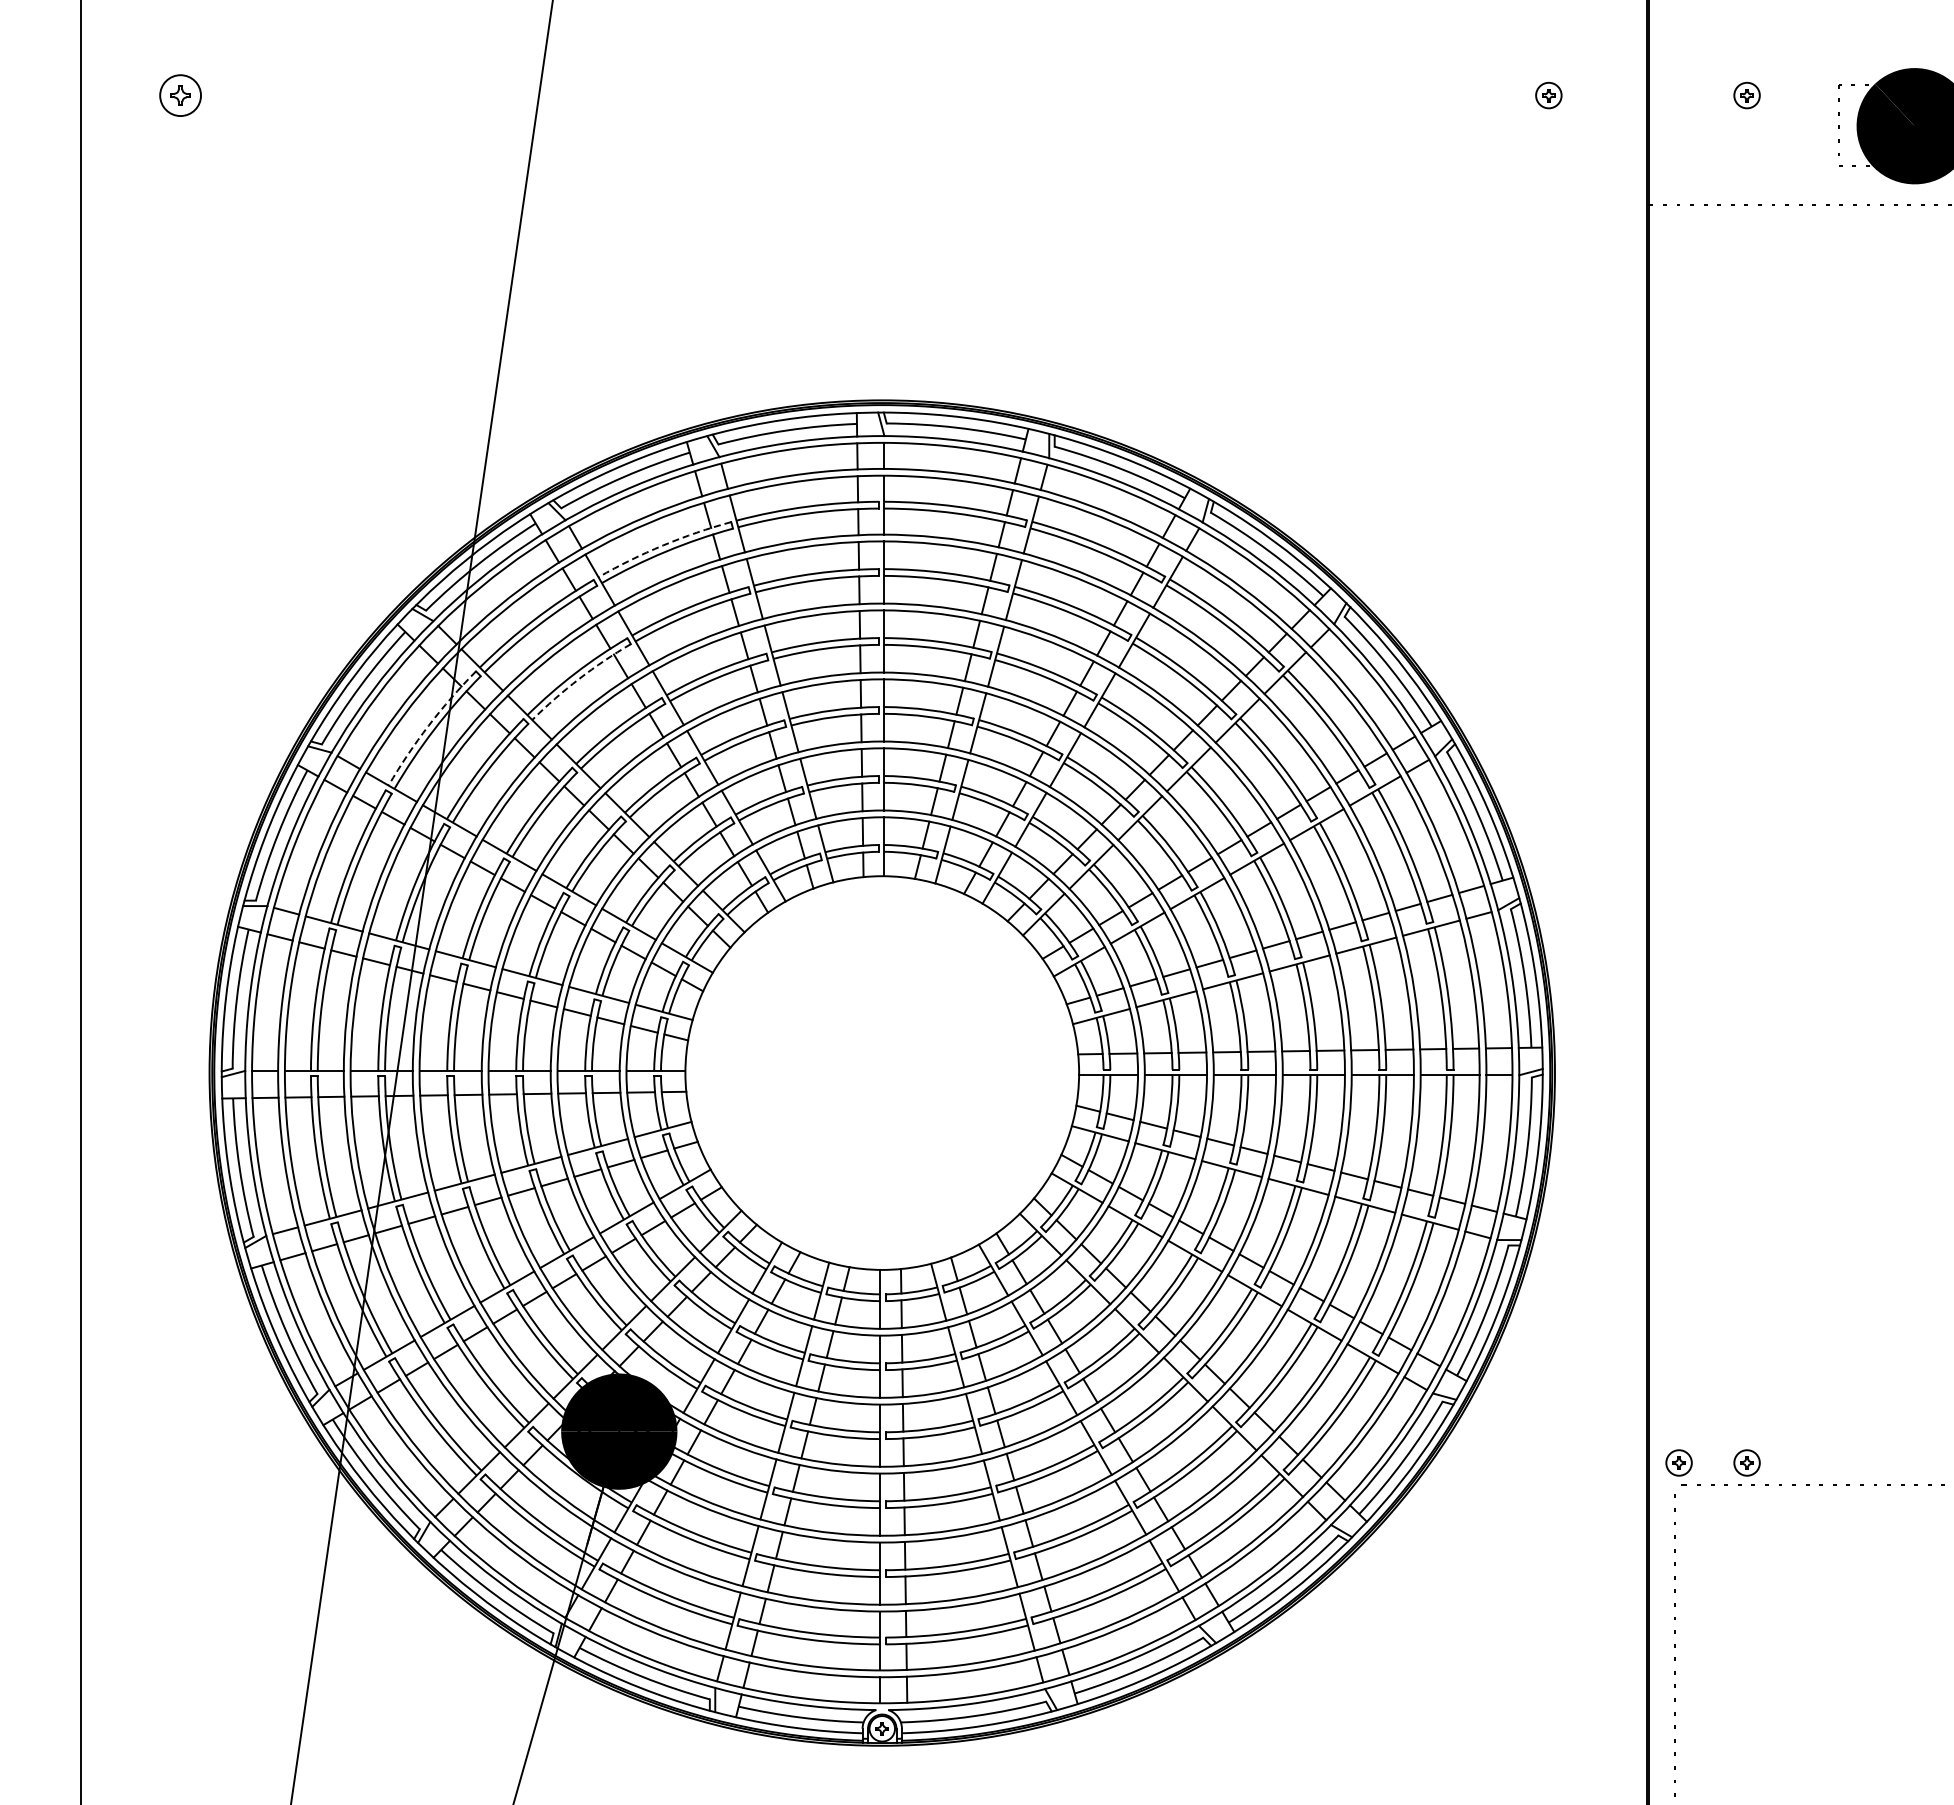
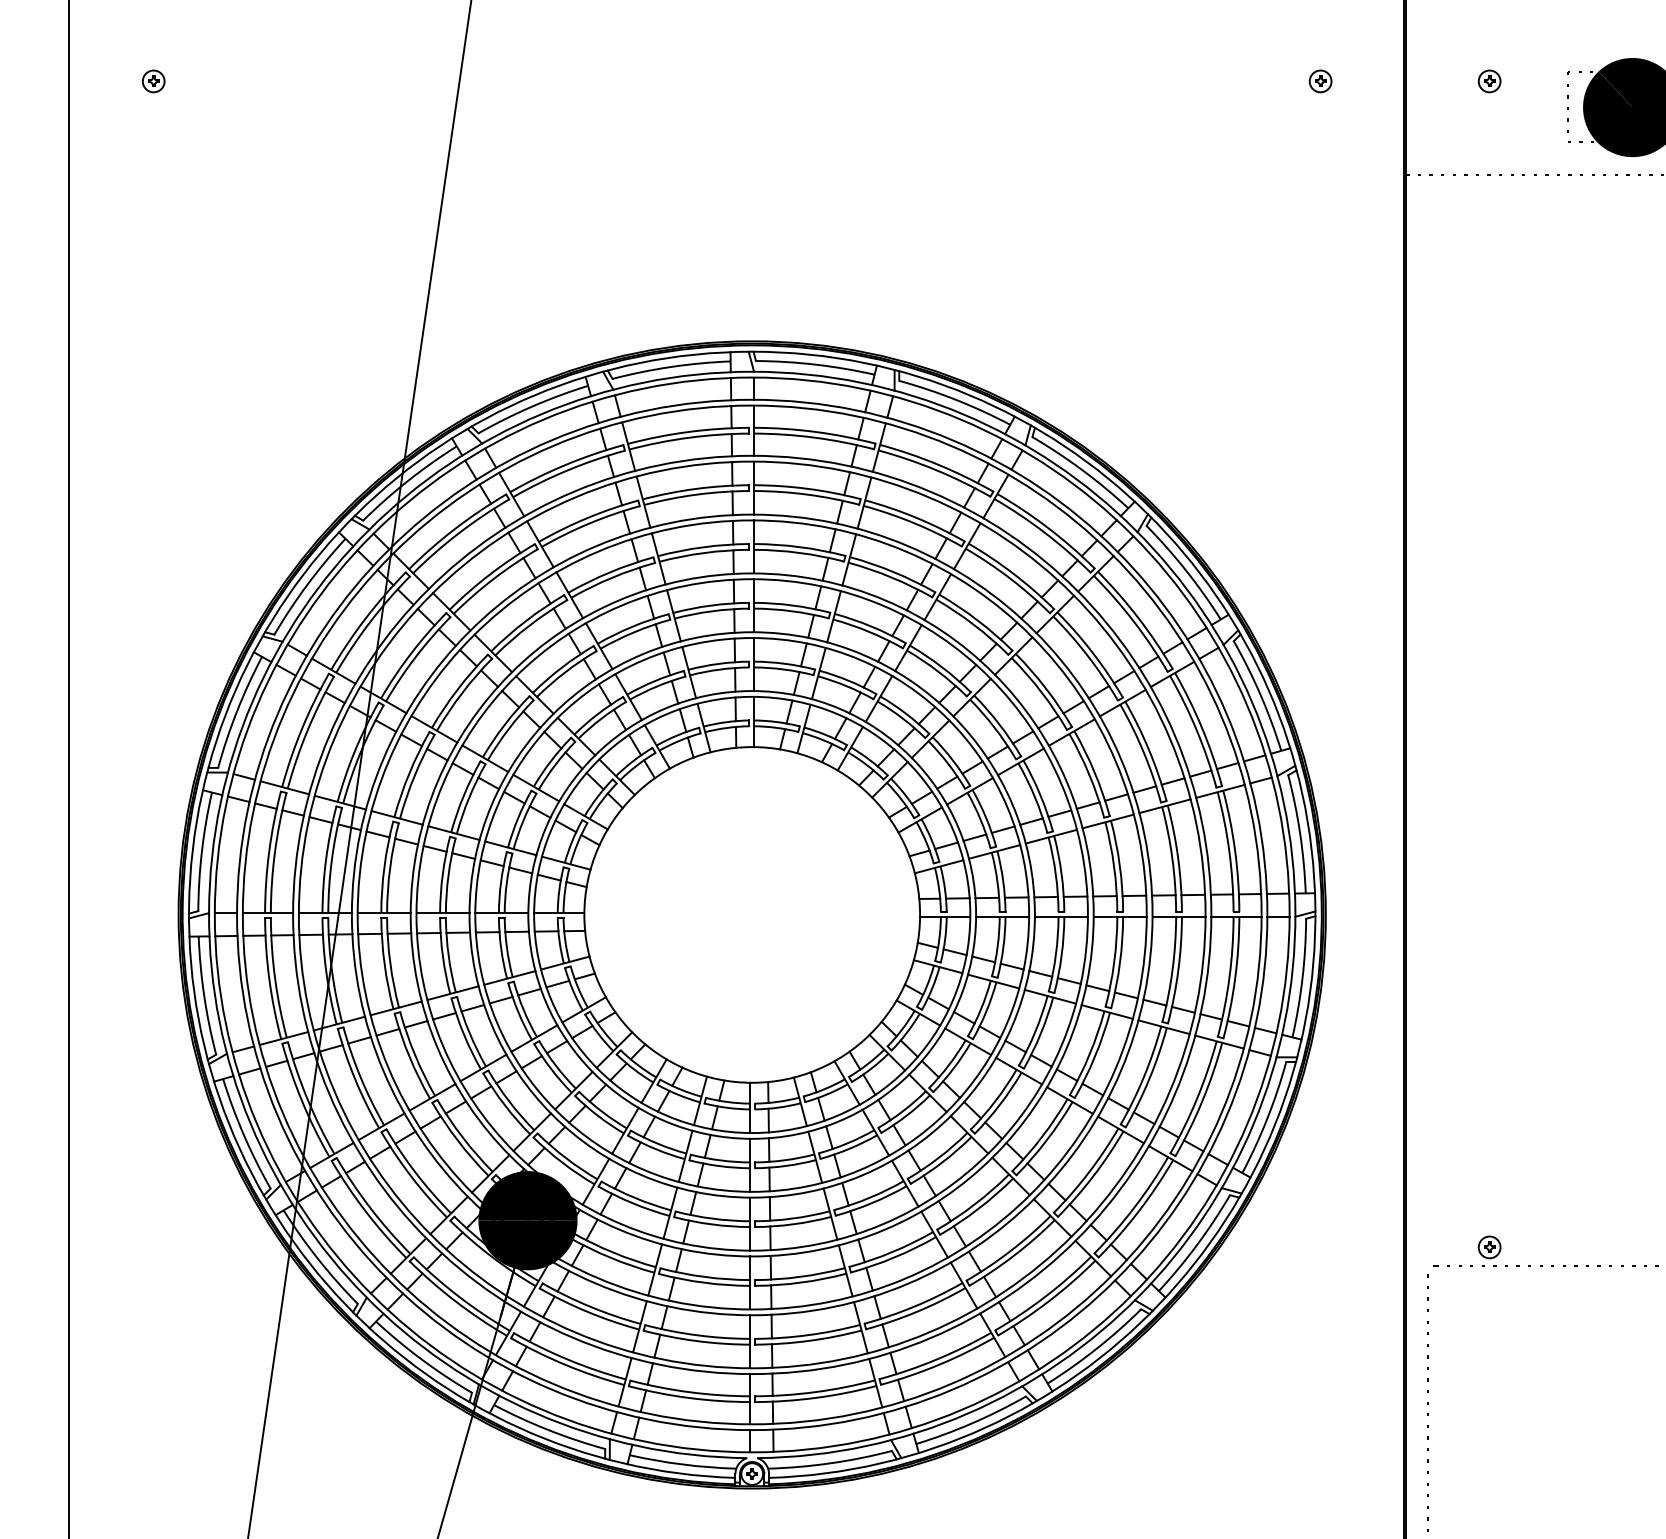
part: (179, 95) -> (152, 81), size x0.62
arc: (663, 545) -> (565, 465), dashed -> solid
arc: (579, 678) -> (494, 578), dashed -> solid
arc: (428, 725) -> (365, 618), dashed -> solid
part: (1678, 1462) -> (1431, 1247), removed

